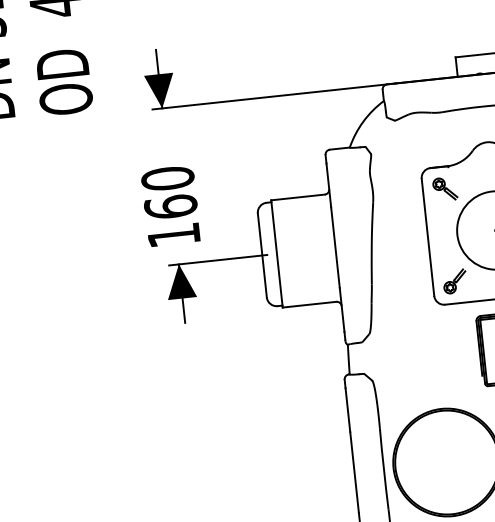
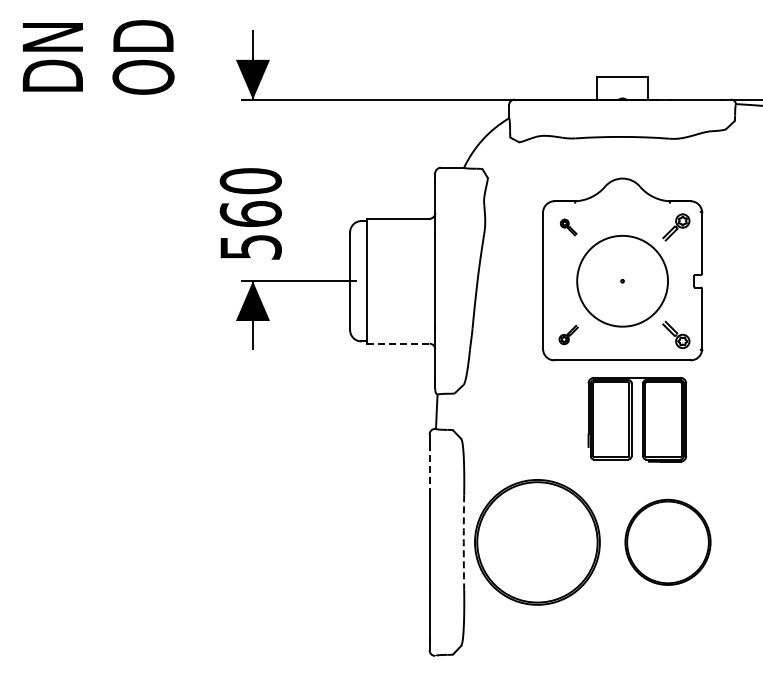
part: (444, 189) -> (568, 227), size x0.6
text: (173, 235) -> (250, 247), 160 -> 560
part: (454, 281) -> (568, 334), size x0.7
line: (309, 304) -> (398, 343), solid -> dashed
line: (347, 409) -> (429, 469), solid -> dashed
arc: (383, 469) -> (463, 542), solid -> dashed

